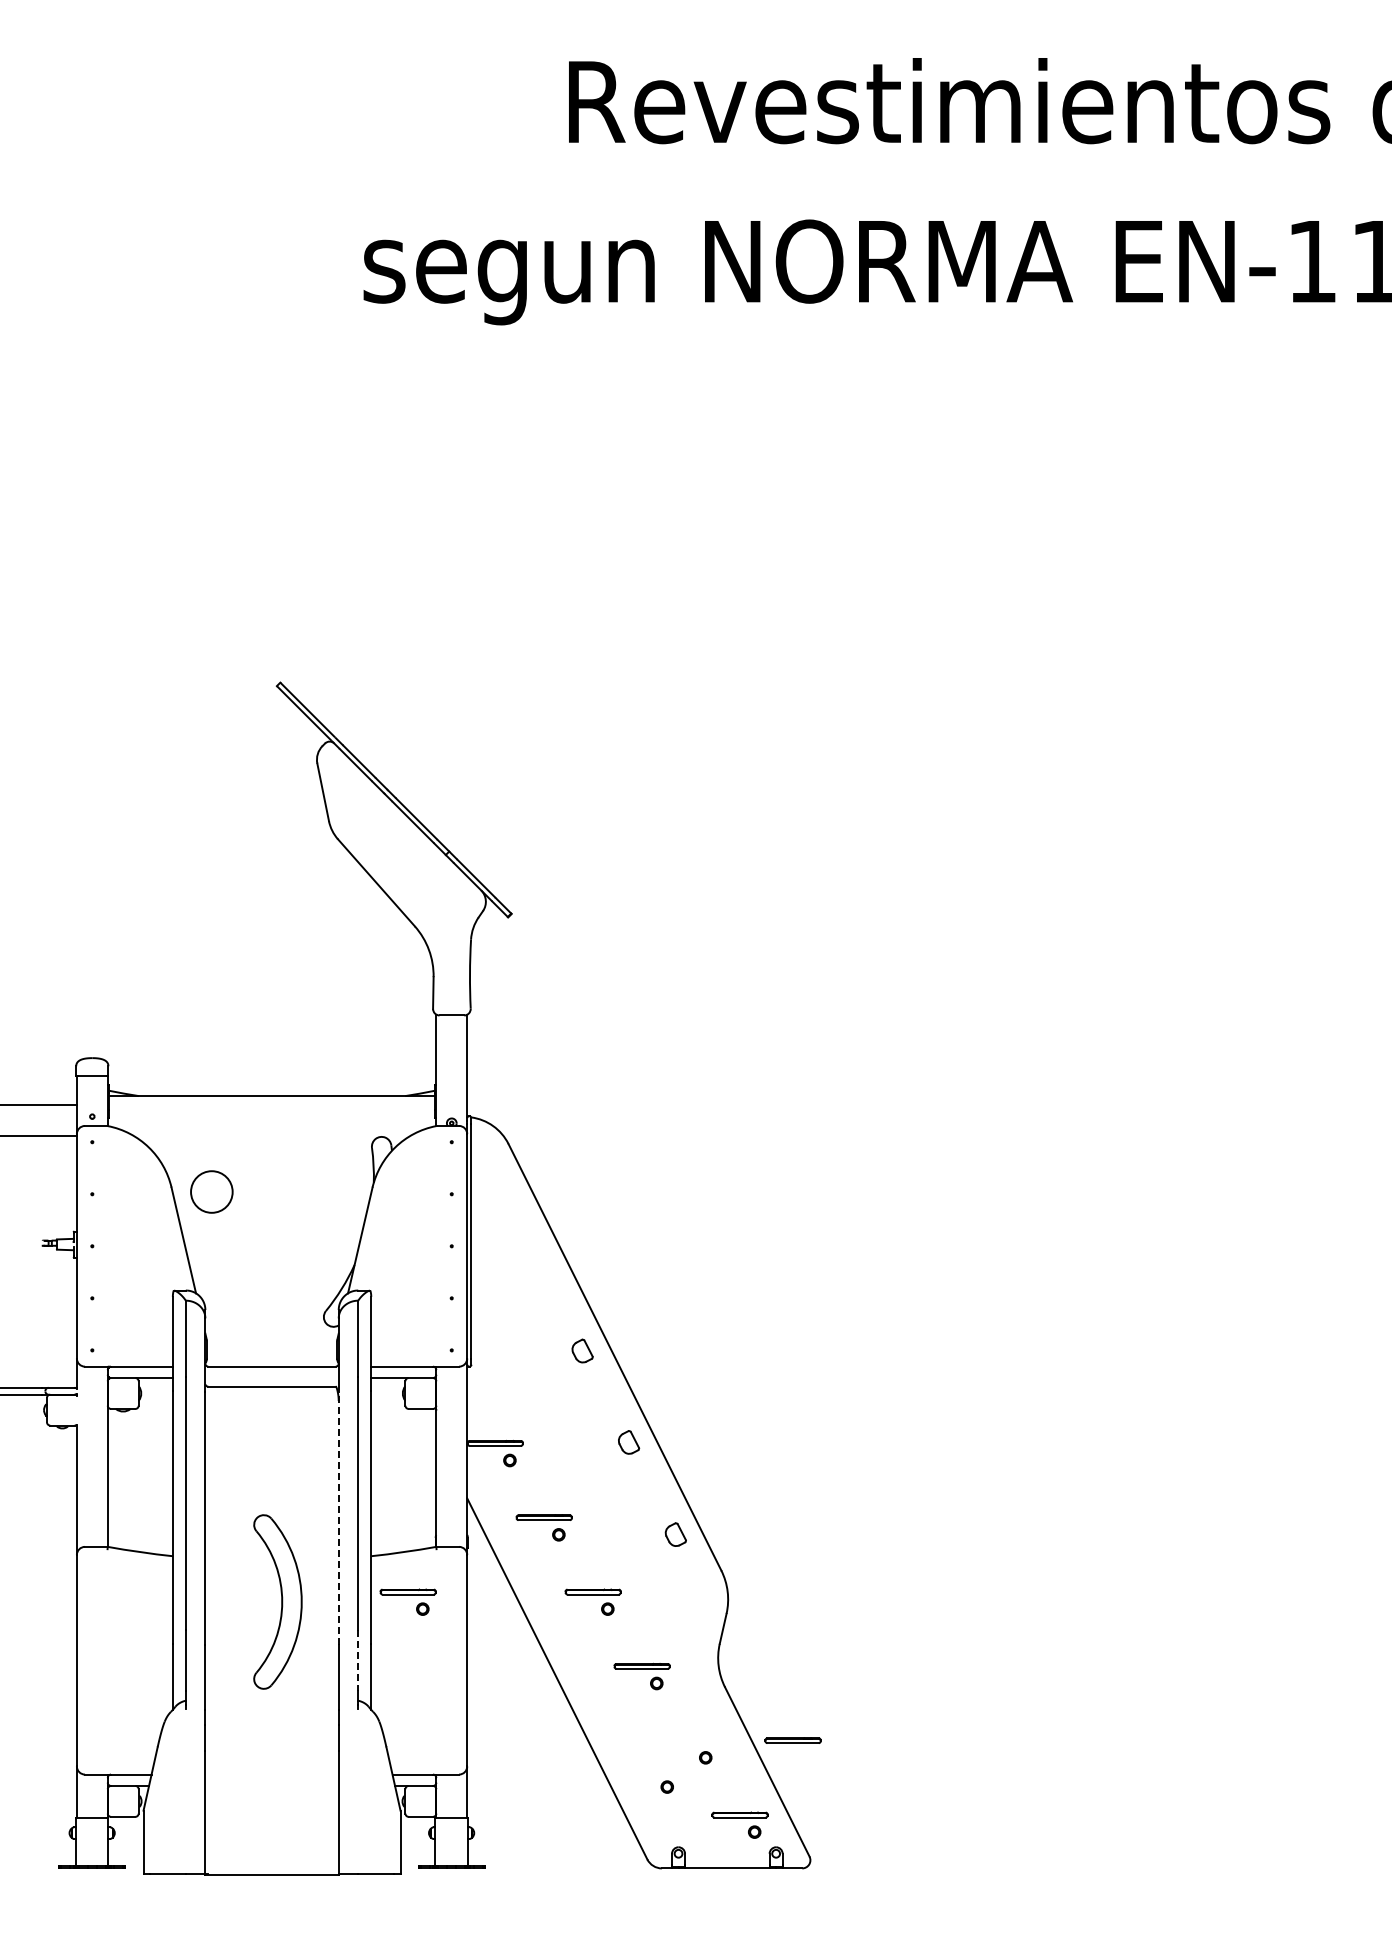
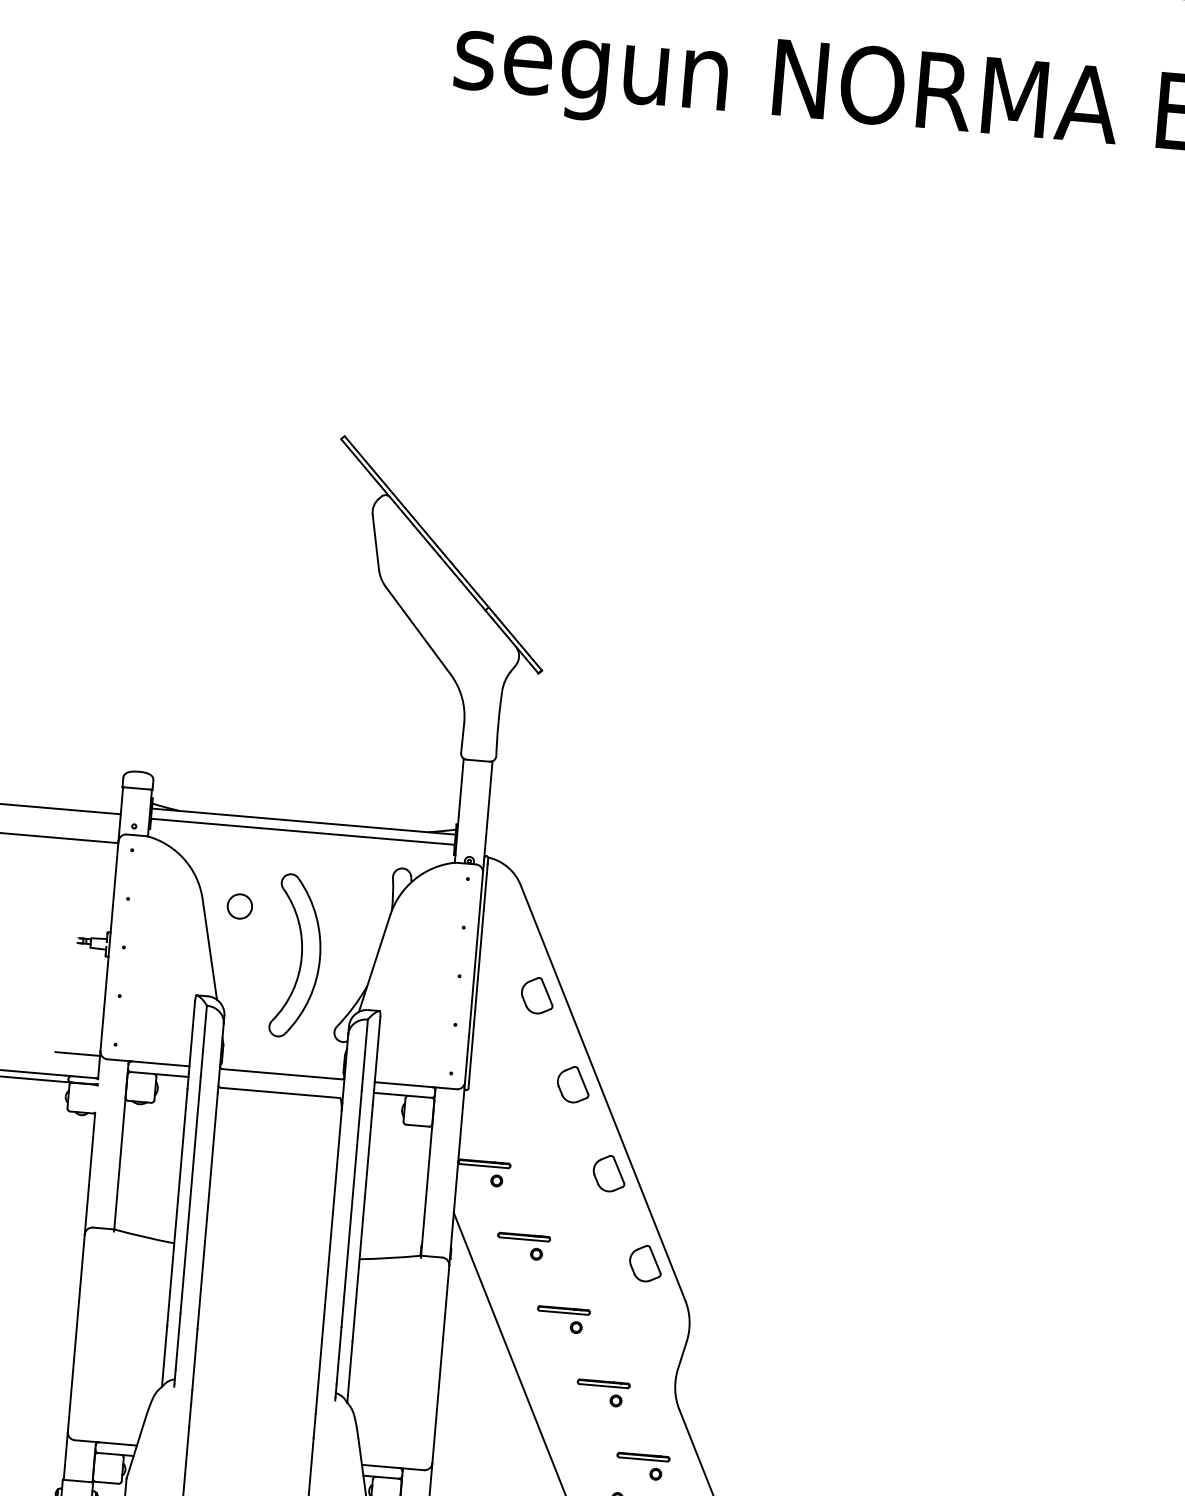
line: (271, 1107) -> (302, 832), added
circle: (211, 1192) -> (239, 906), size x0.62
part: (536, 1259) -> (537, 995), added
part: (582, 1350) -> (573, 1084), size x1.67
line: (52, 1363) -> (77, 1053), added
part: (628, 1442) -> (608, 1173), size x1.67
line: (338, 1518) -> (332, 1221), dashed -> solid
part: (675, 1534) -> (645, 1263), size x1.67
part: (277, 1601) -> (297, 955), moved
part: (407, 1601) -> (389, 1304), removed
line: (358, 1661) -> (339, 1356), dashed -> solid
part: (792, 1740) -> (642, 1456), moved

